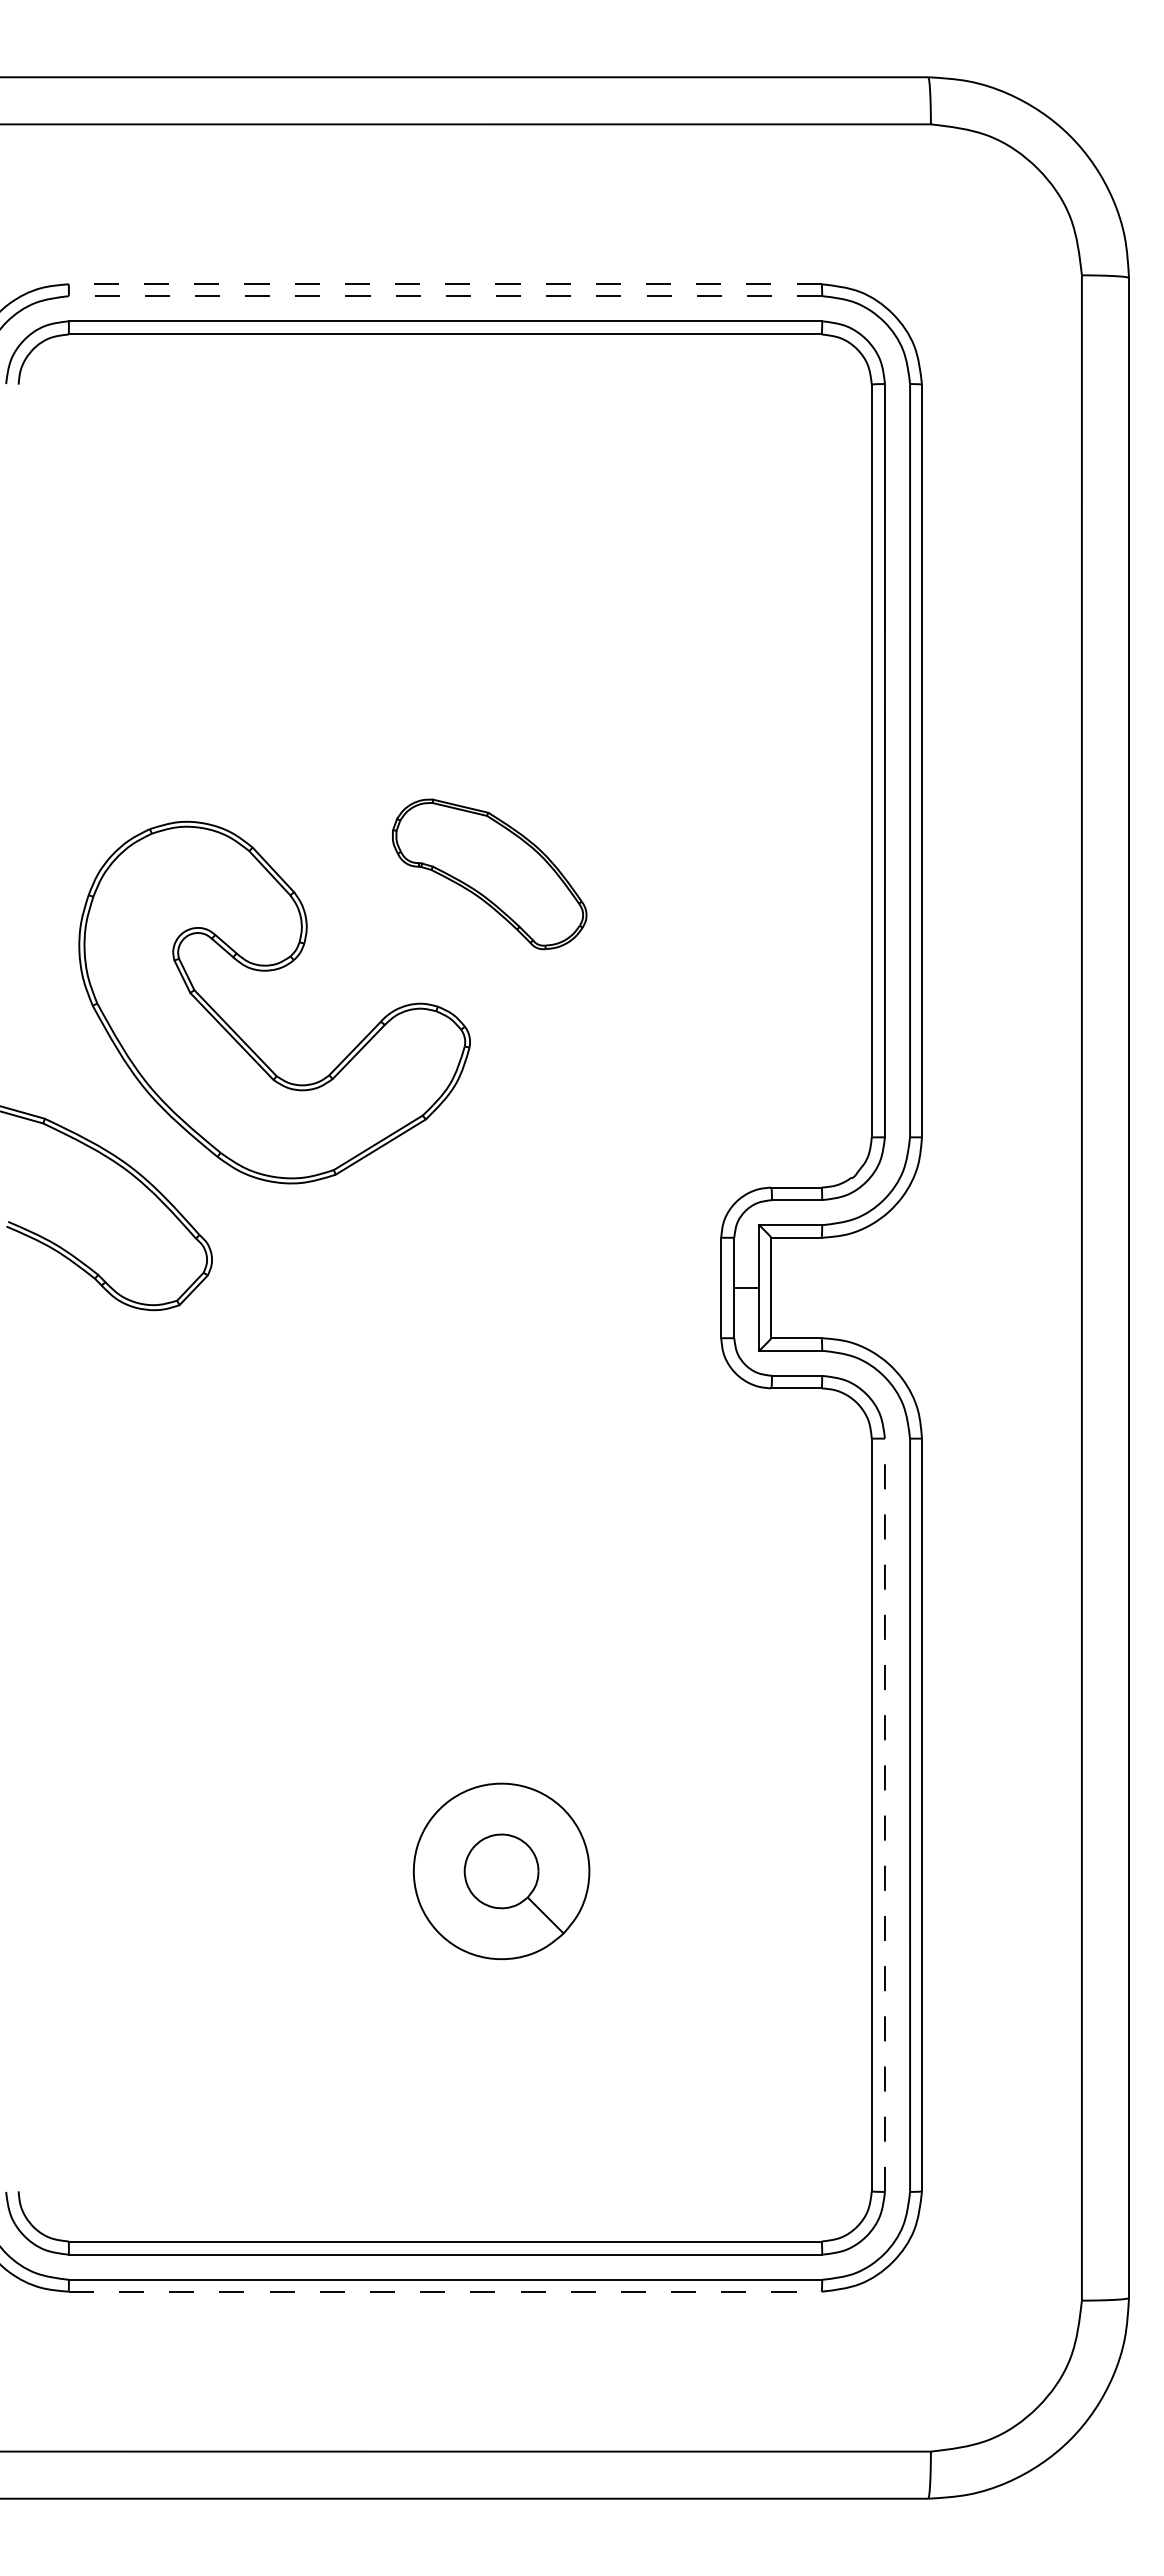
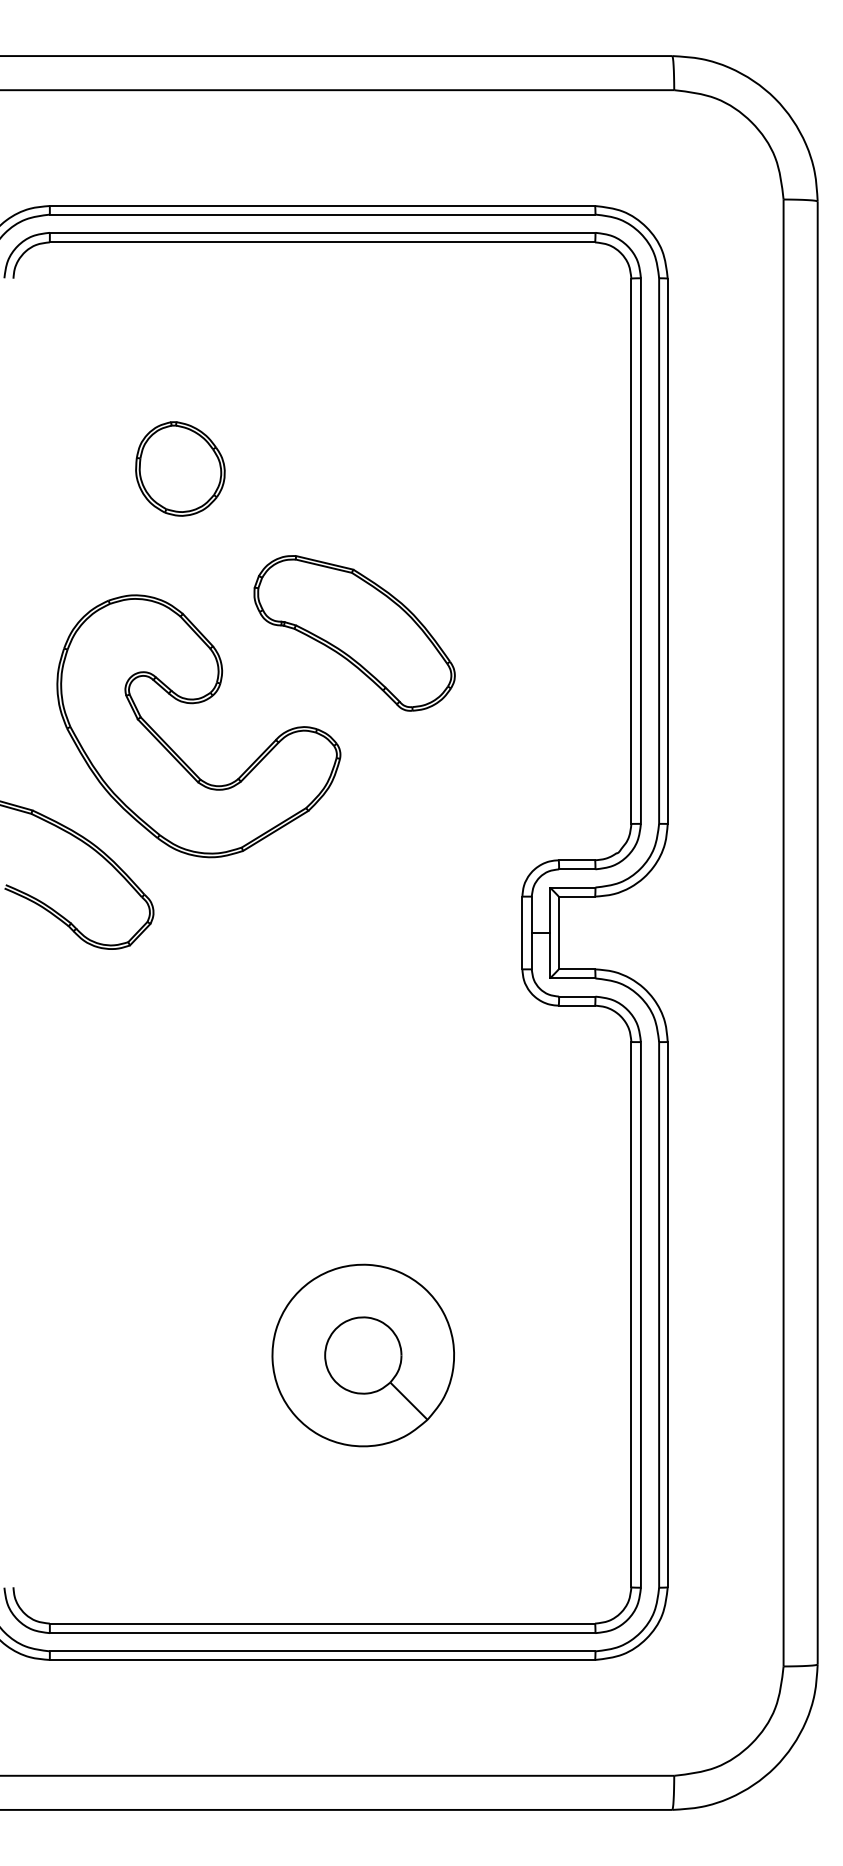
line: (444, 284) -> (321, 206), dashed -> solid
line: (445, 296) -> (322, 214), dashed -> solid
part: (249, 646) -> (180, 468), added
part: (489, 874) -> (354, 633), size x1.43
line: (884, 1815) -> (640, 1315), dashed -> solid
part: (501, 1871) -> (363, 1355), size x1.43
line: (445, 2291) -> (322, 1659), dashed -> solid

